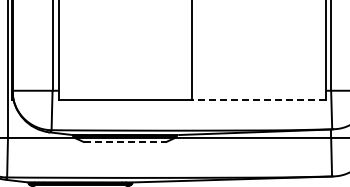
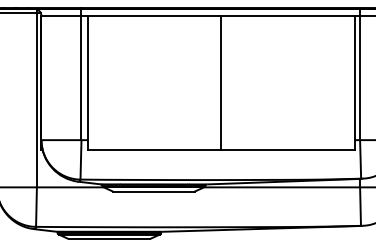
line: (259, 100) -> (288, 149), dashed -> solid
line: (124, 142) -> (153, 191), dashed -> solid

